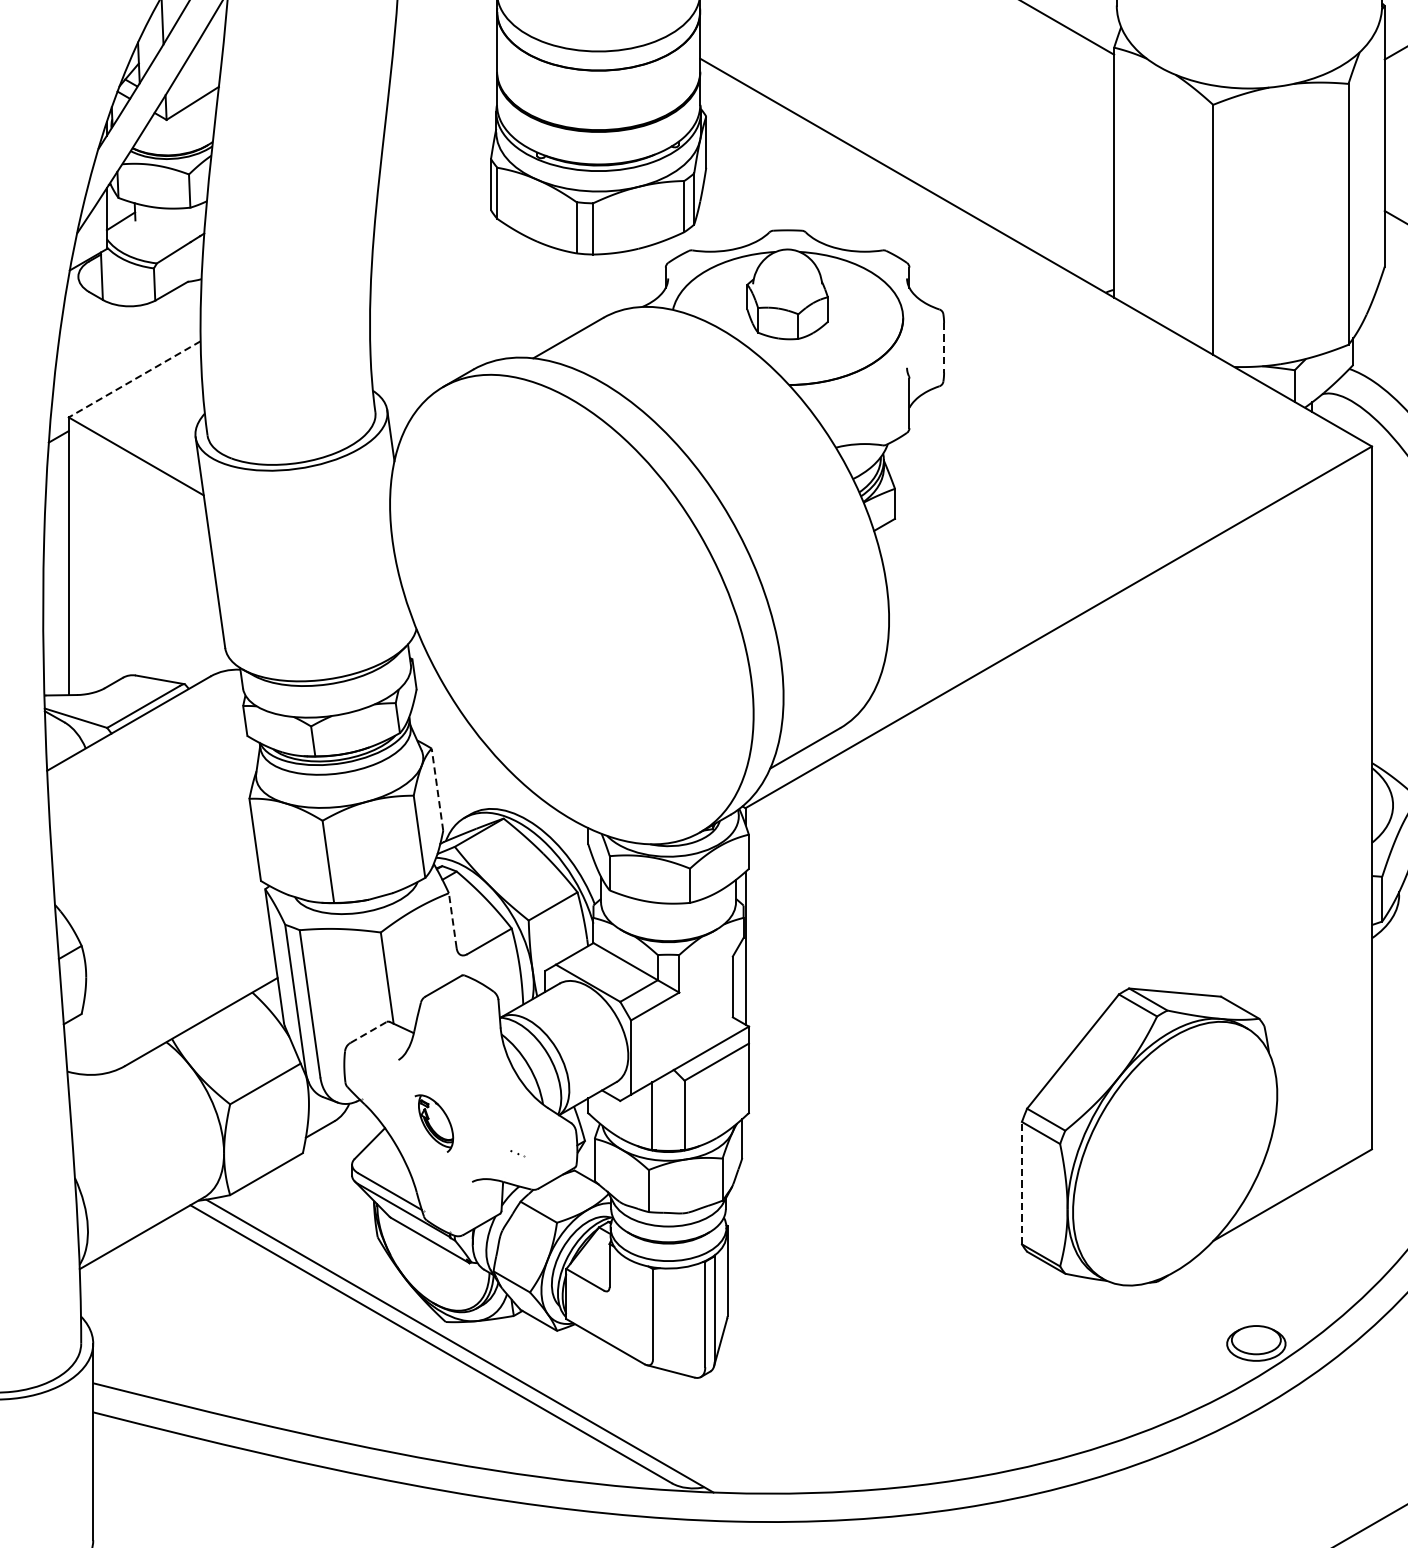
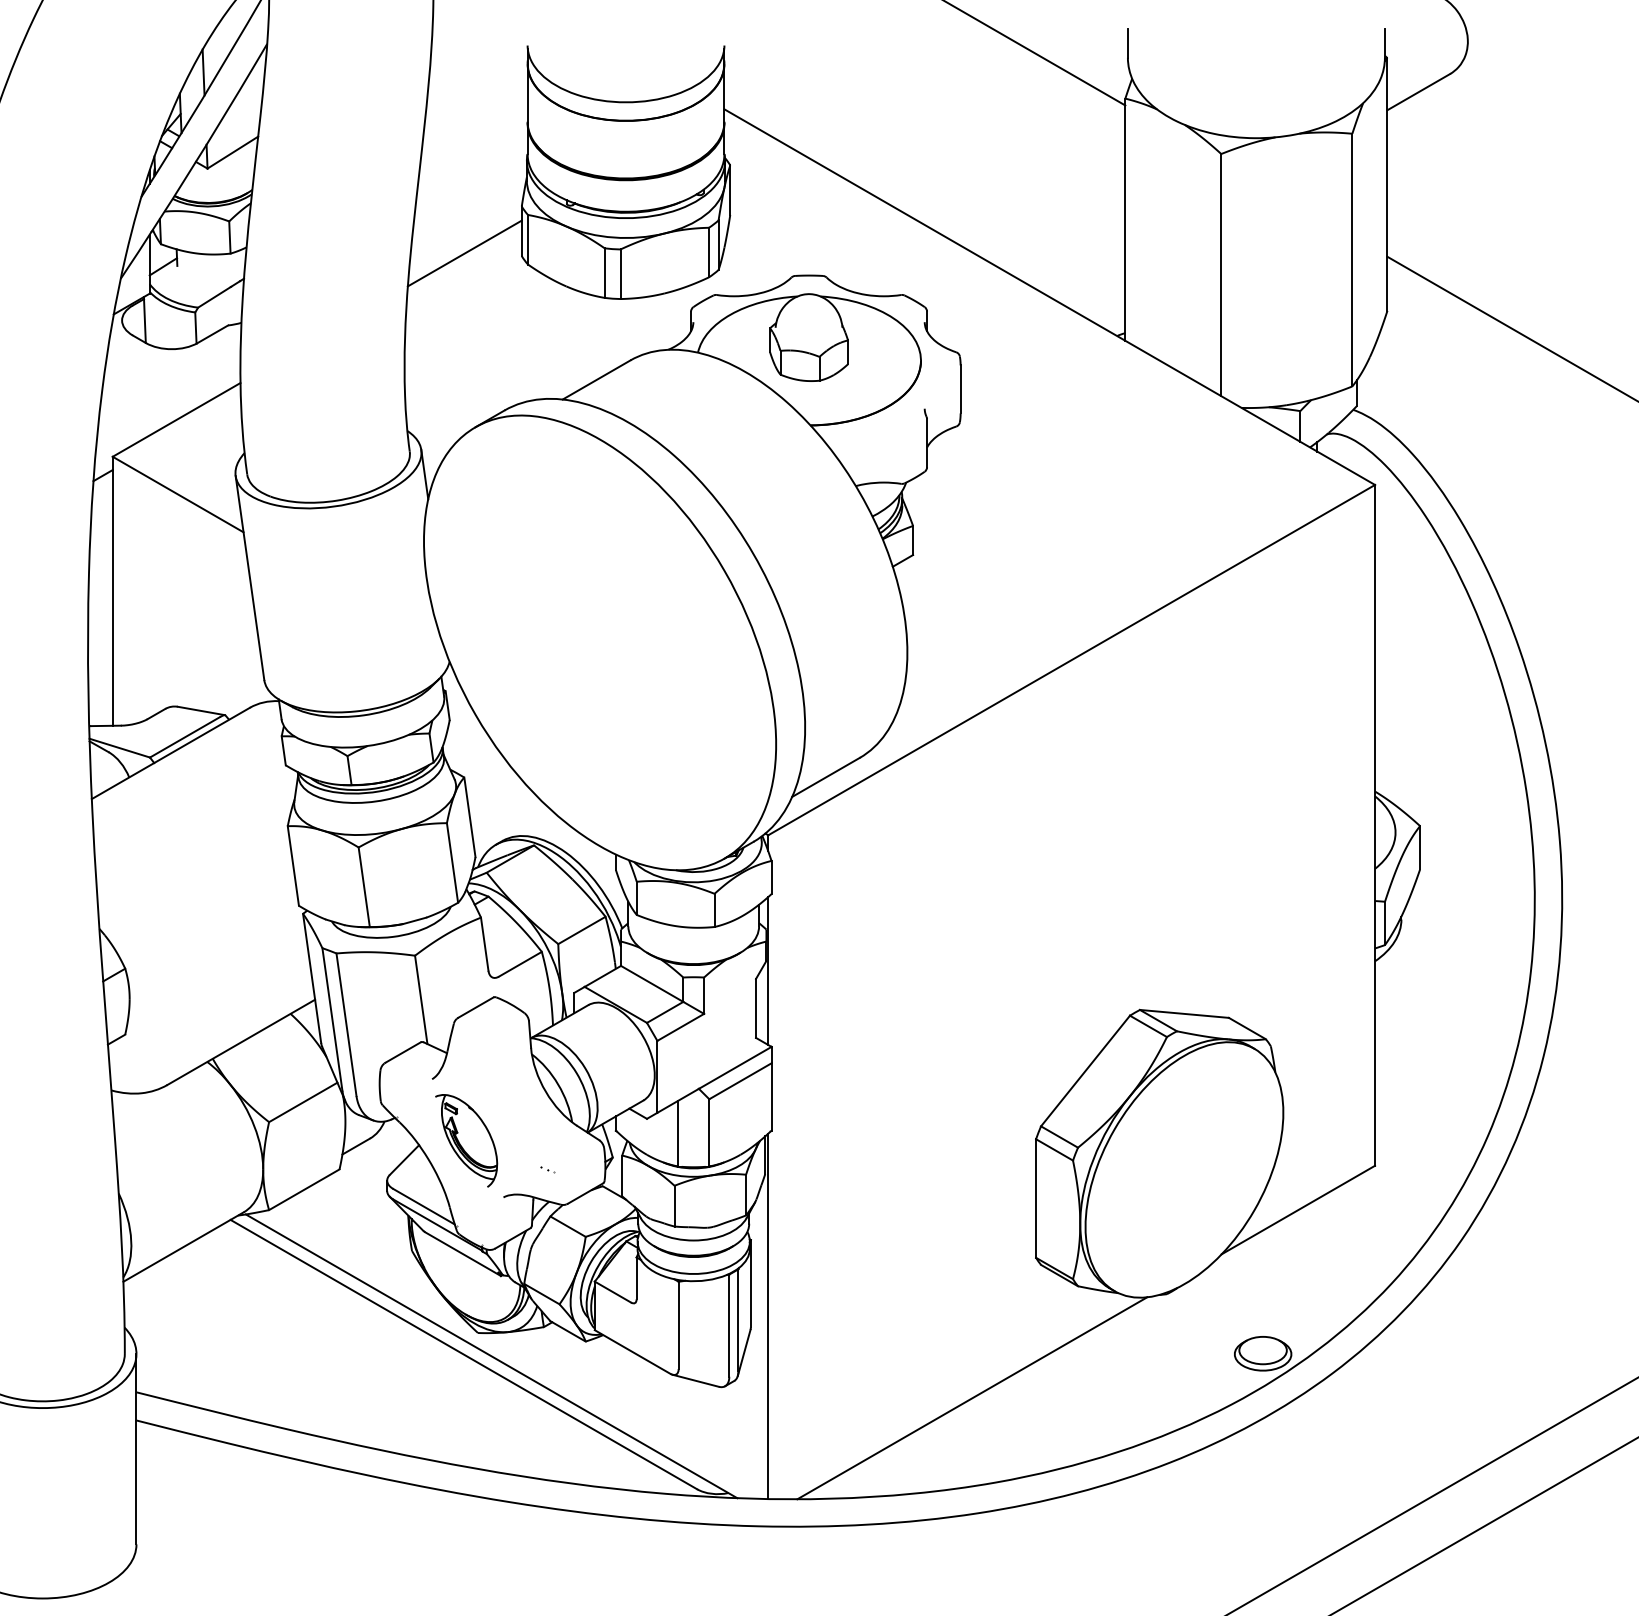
line: (431, 207) -> (464, 253), added
line: (943, 347) -> (960, 389), dashed -> solid
line: (134, 378) -> (176, 419), dashed -> solid
line: (437, 788) -> (469, 816), dashed -> solid
line: (452, 920) -> (484, 944), dashed -> solid
line: (368, 1032) -> (403, 1052), dashed -> solid
part: (433, 1123) -> (466, 1140), size x1.67
line: (1022, 1183) -> (1036, 1198), dashed -> solid
line: (745, 1304) -> (768, 1316), added
line: (956, 1389) -> (972, 1398), added

